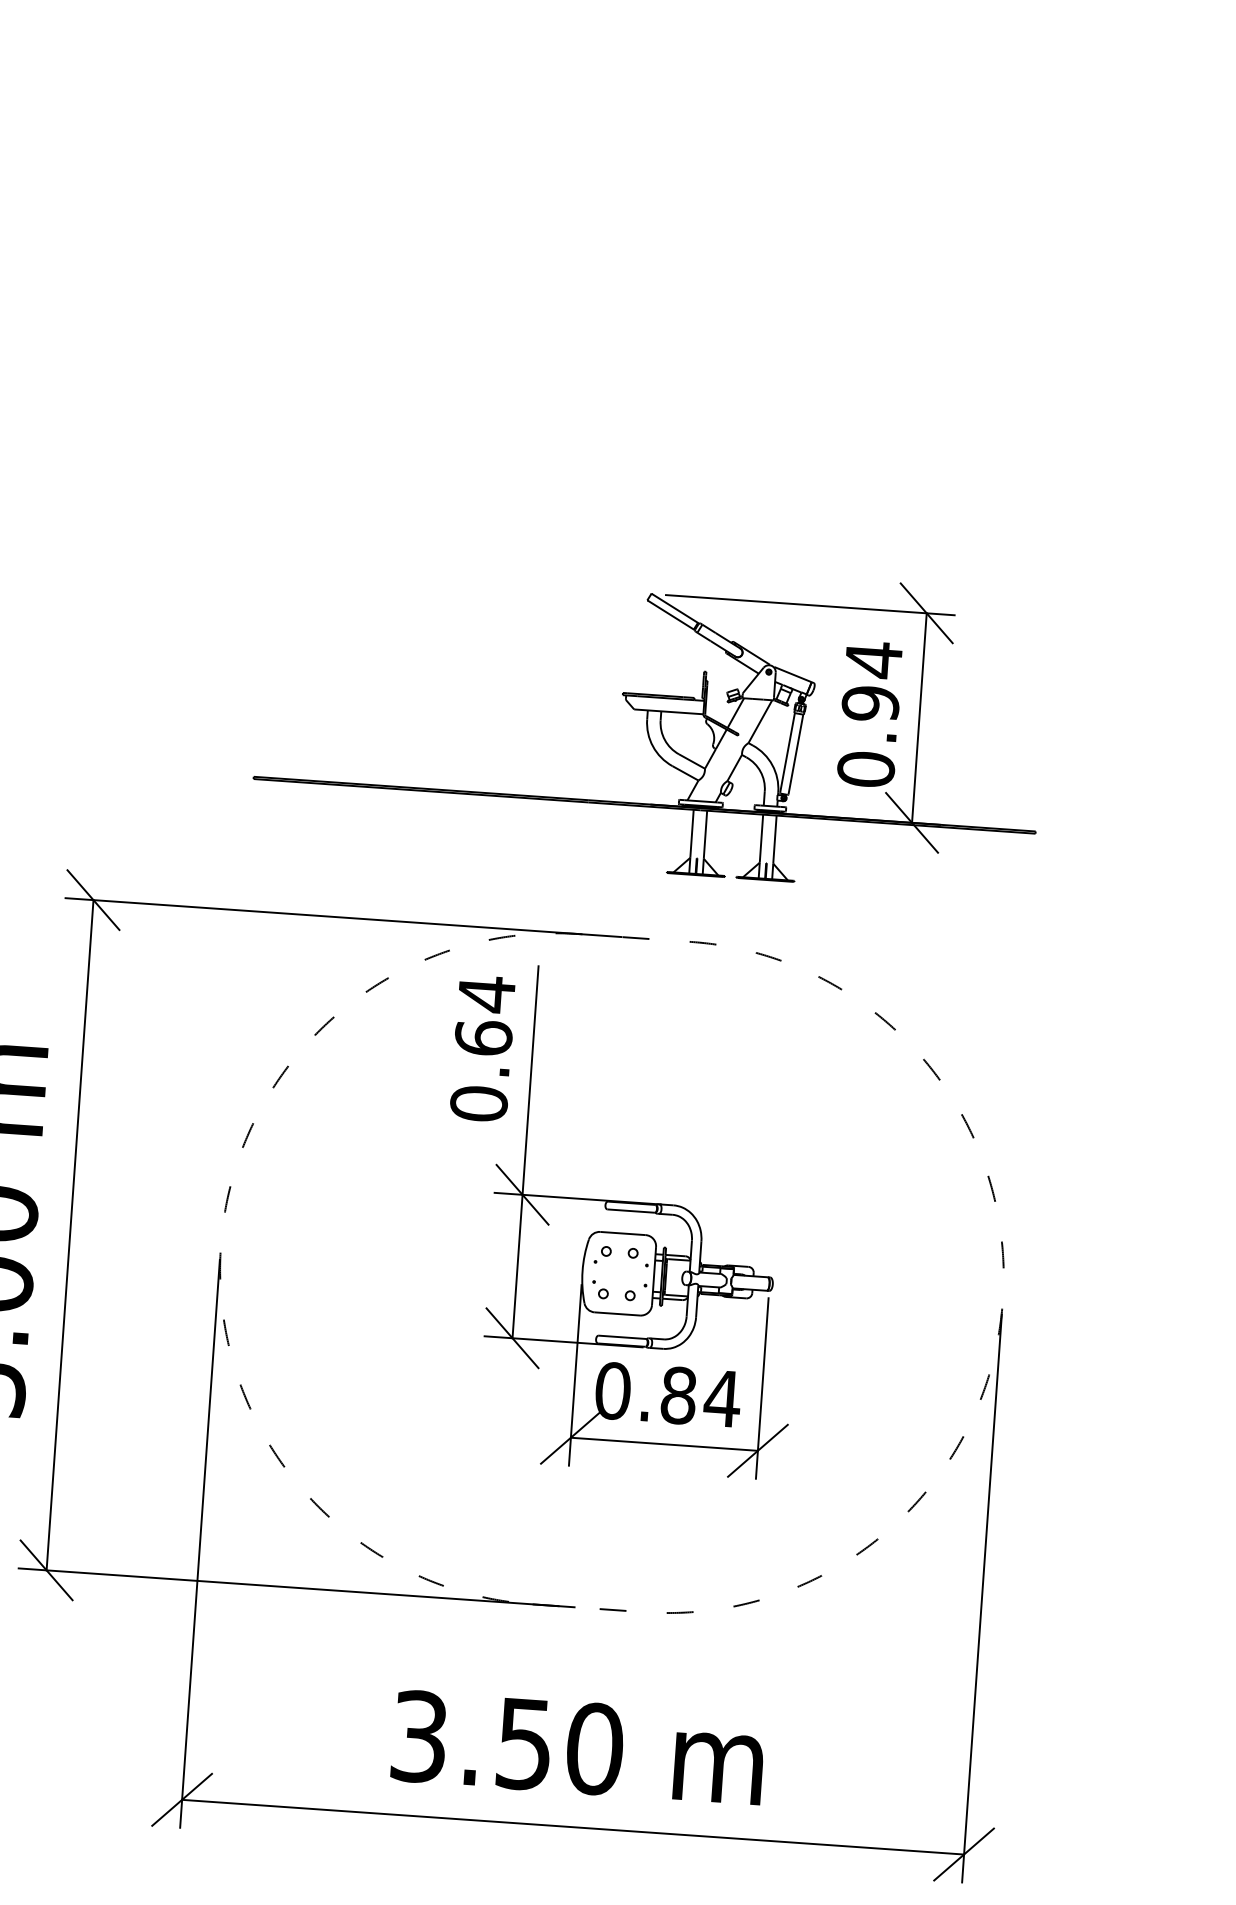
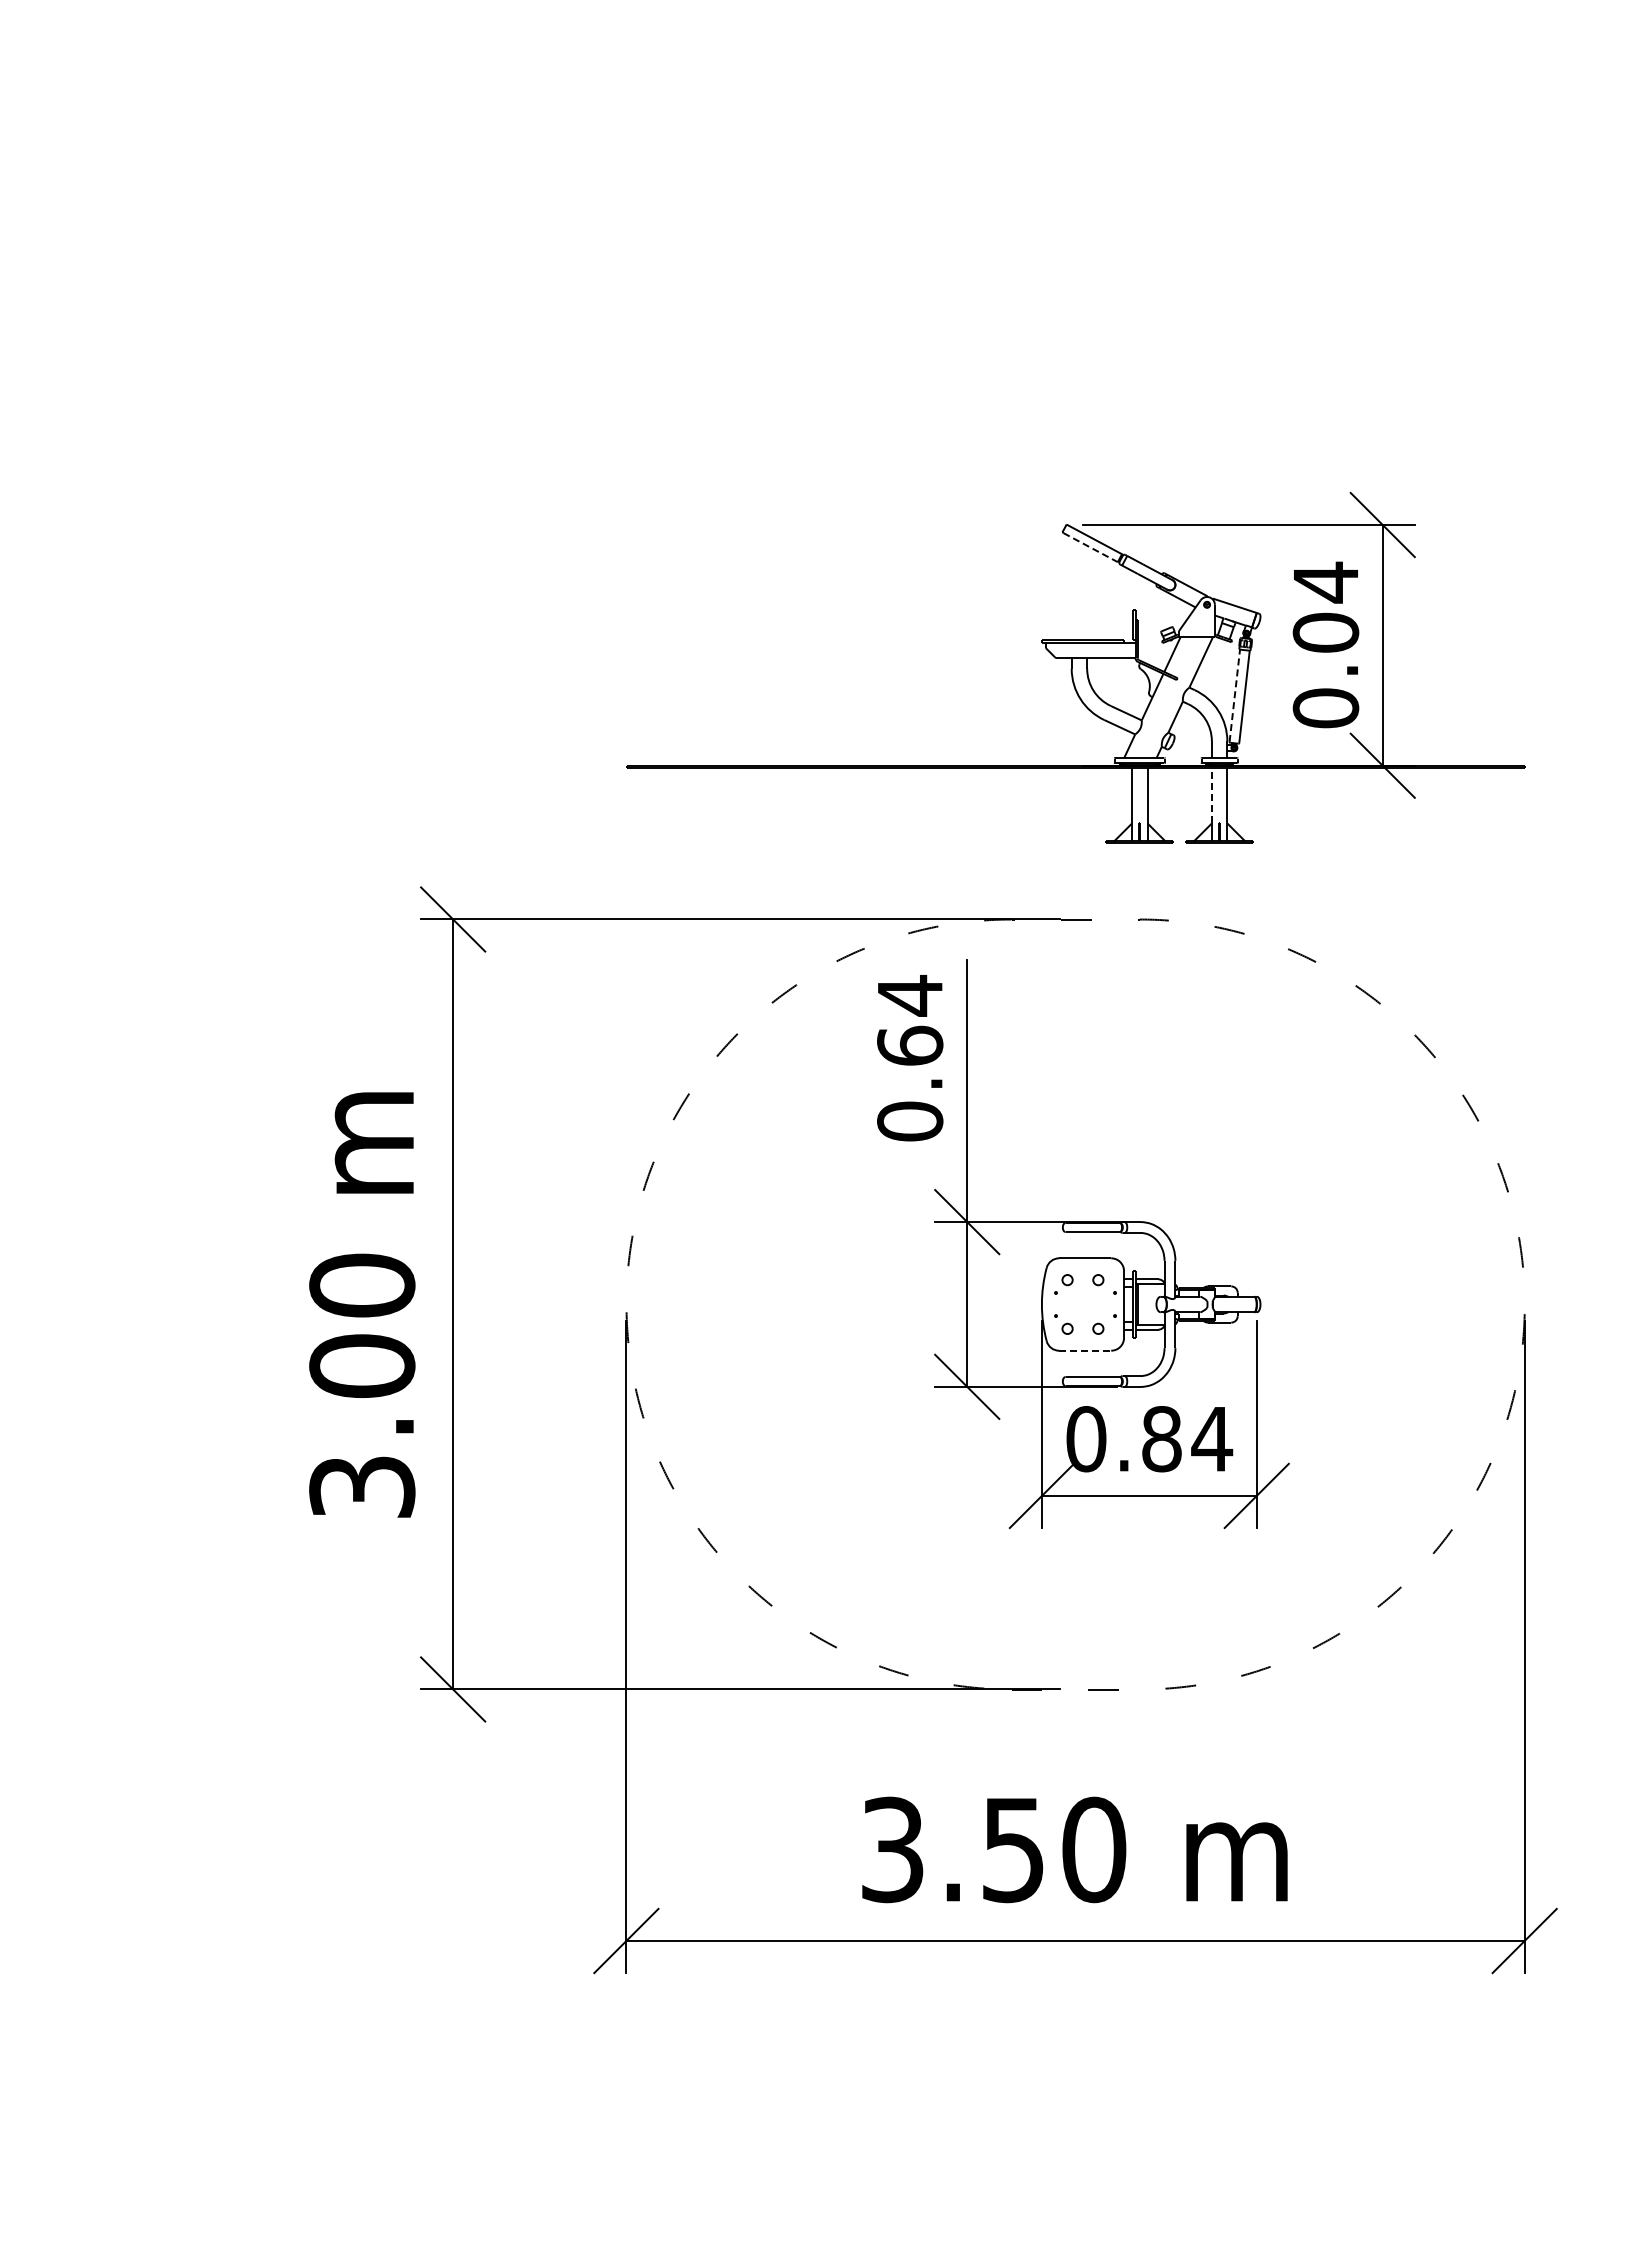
line: (670, 615) -> (1090, 547), solid -> dashed
text: (870, 703) -> (1325, 632), 0.94 -> 0.04
line: (787, 752) -> (1234, 695), solid -> dashed
line: (761, 838) -> (1211, 795), solid -> dashed
line: (617, 1313) -> (1085, 1350), solid -> dashed

